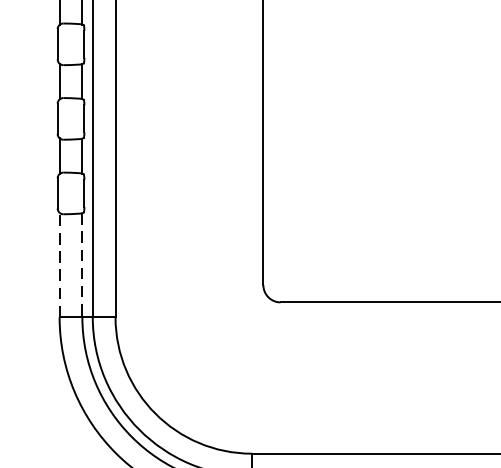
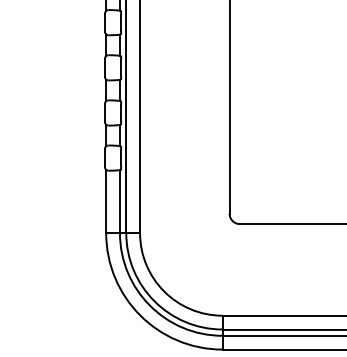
line: (60, 265) -> (106, 201), dashed -> solid
line: (81, 265) -> (119, 201), dashed -> solid

